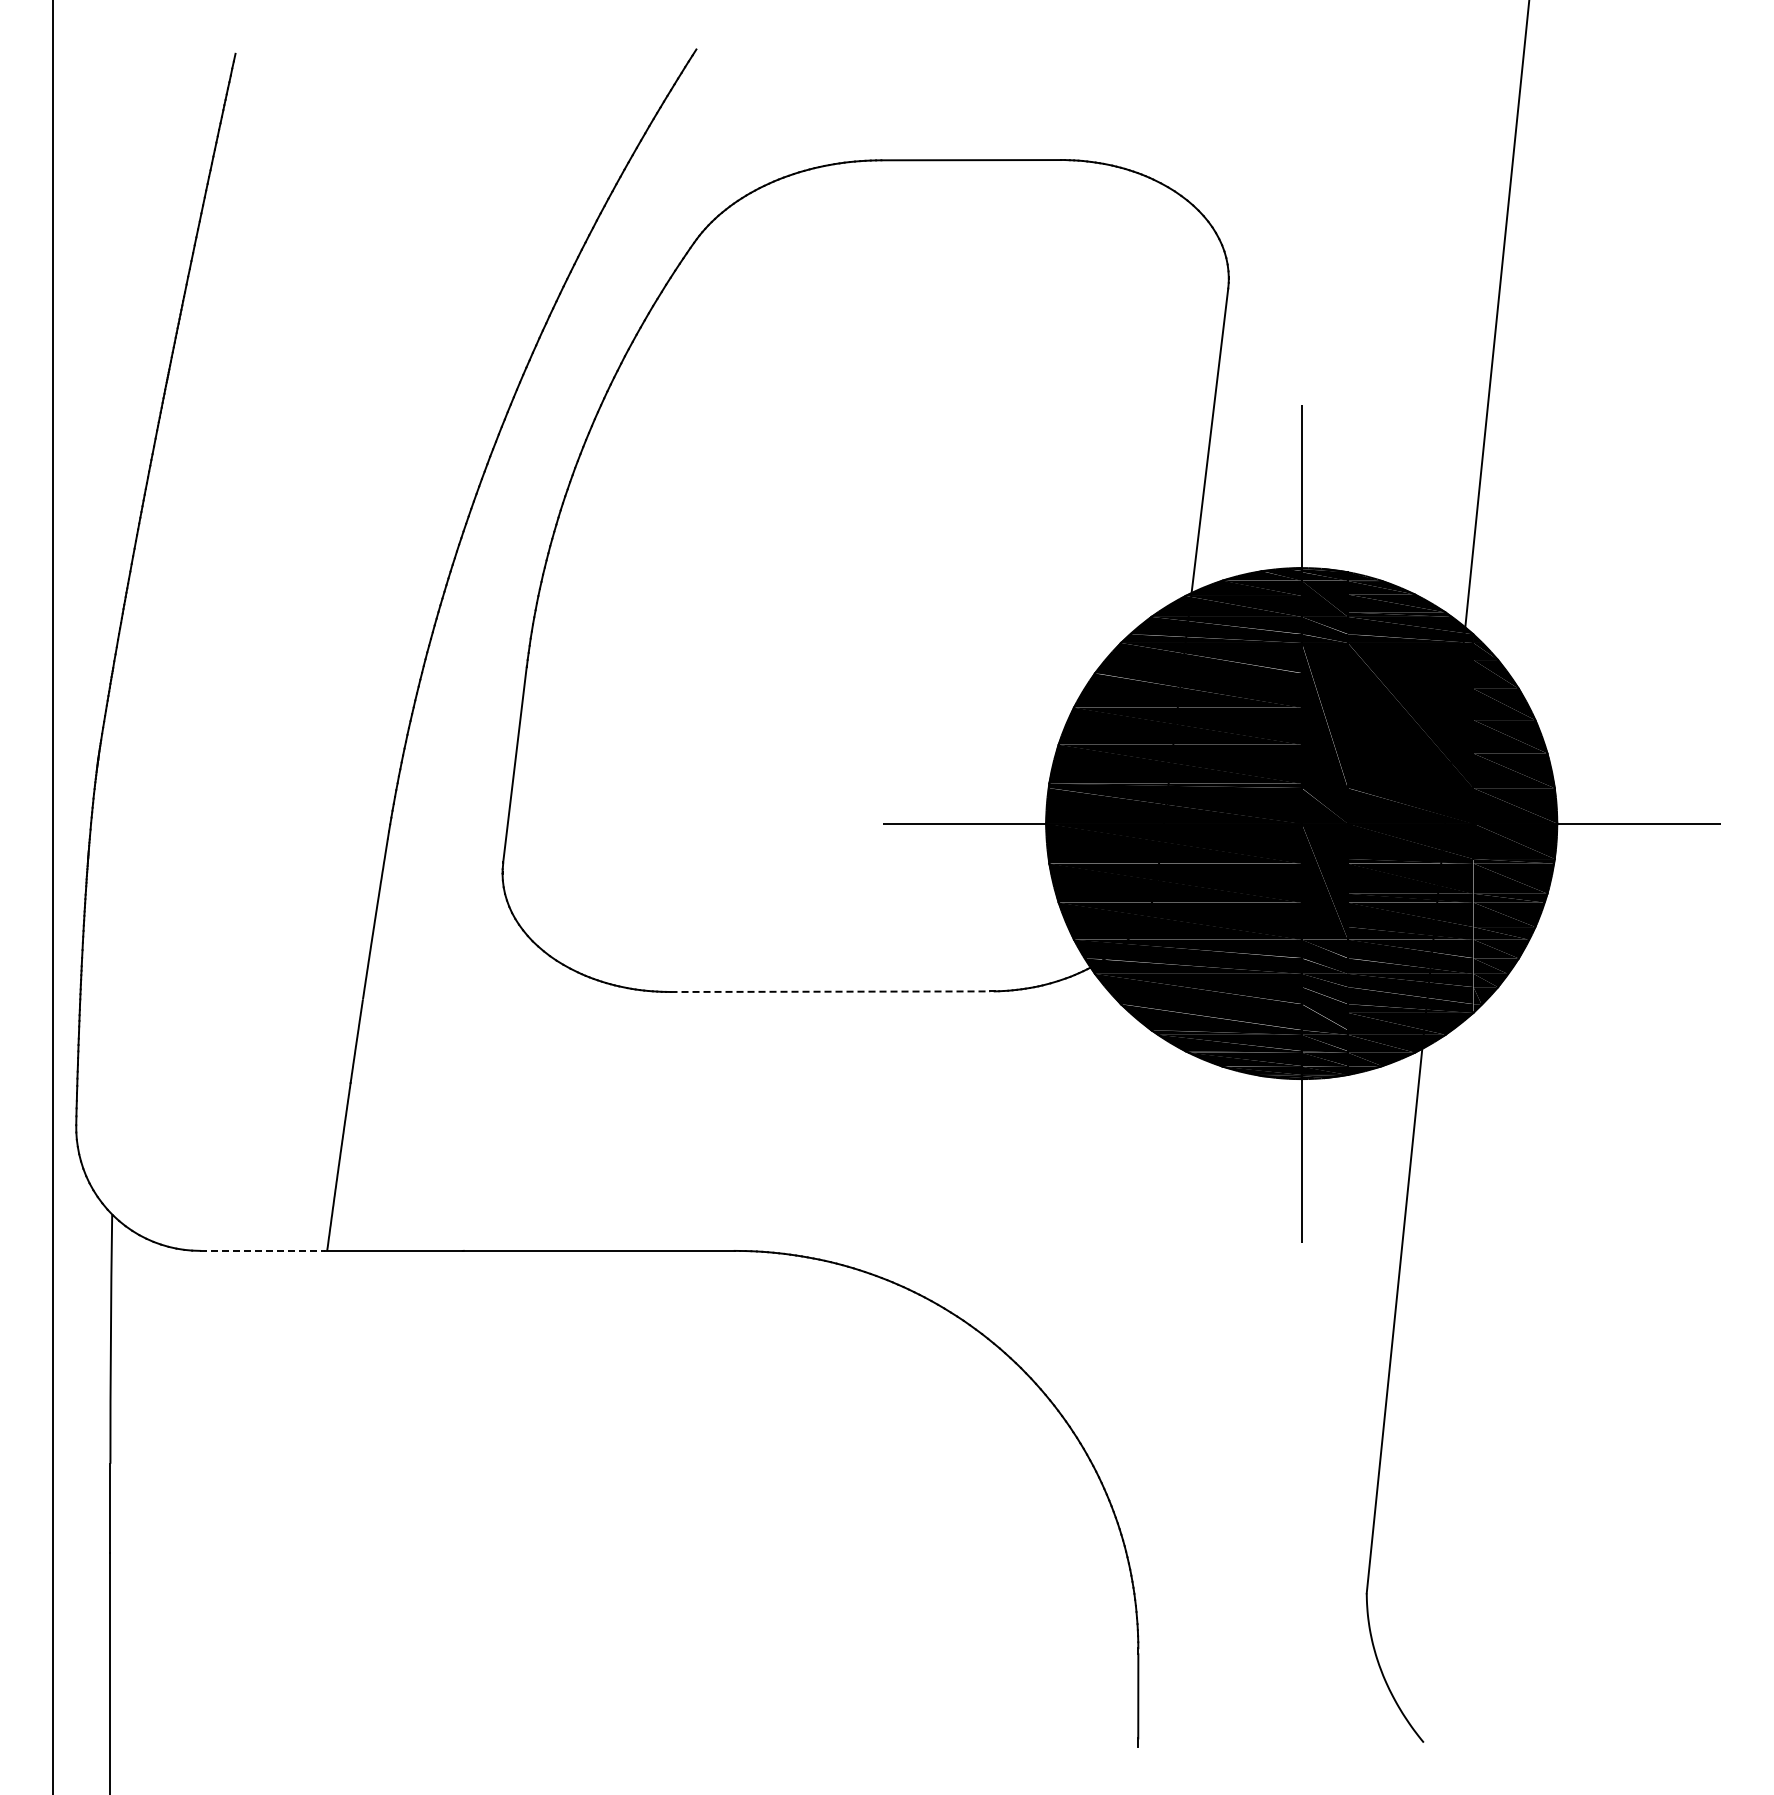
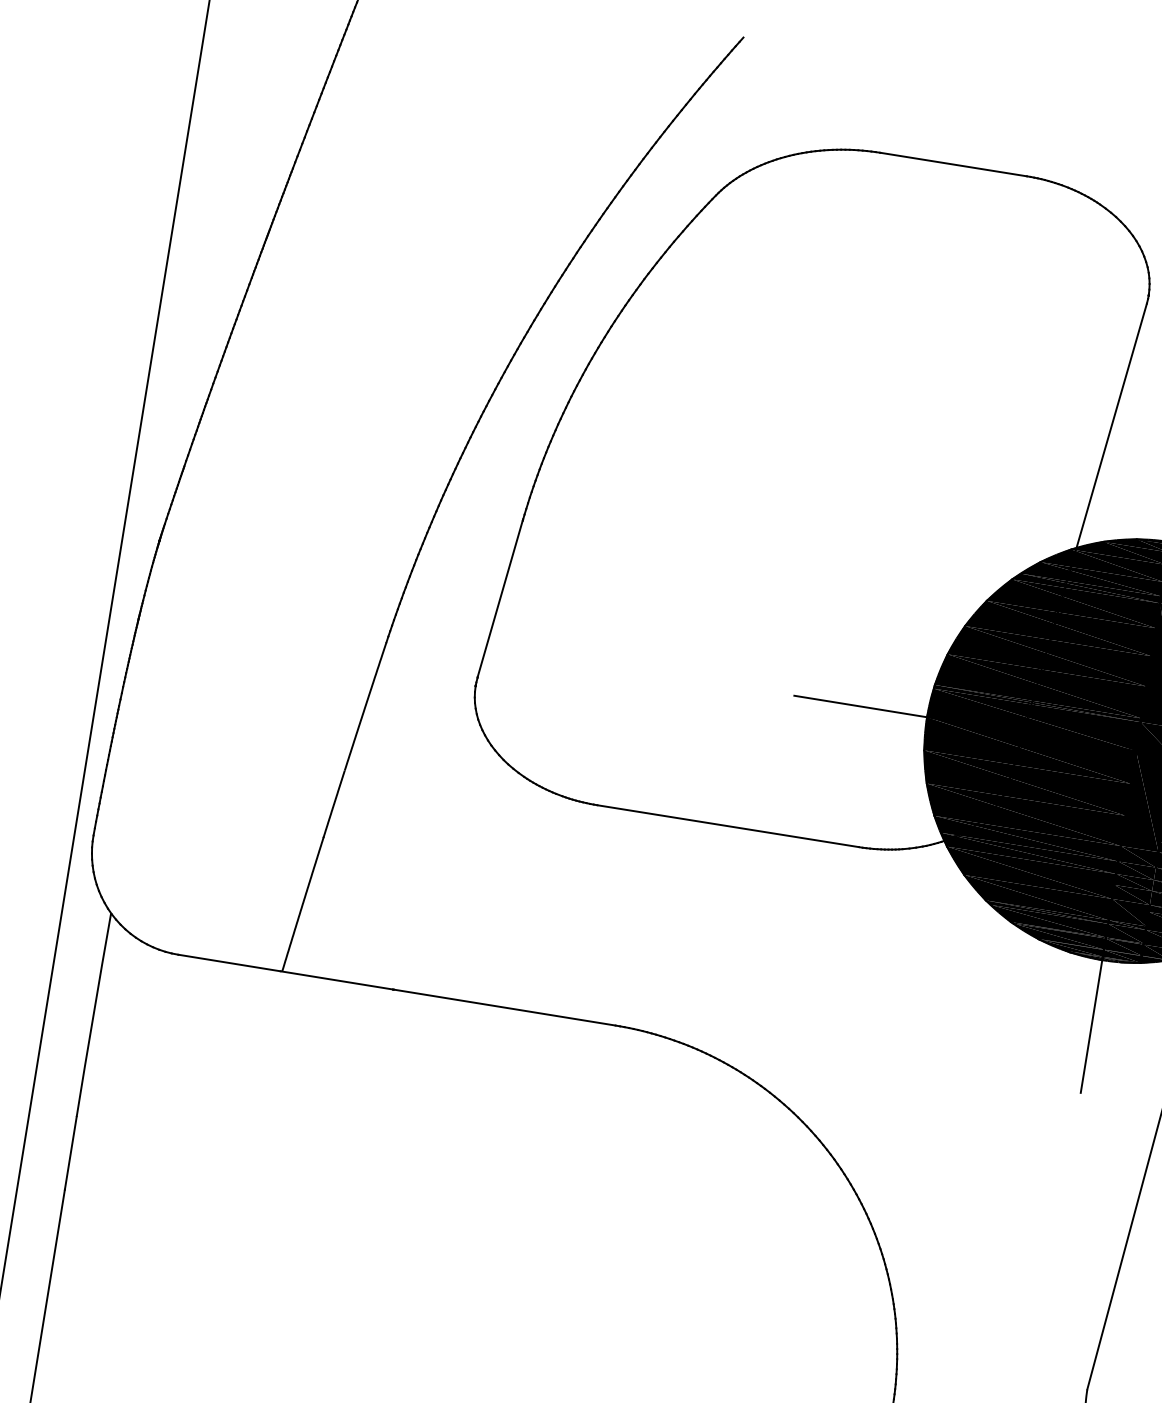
line: (830, 991) -> (728, 826), dashed -> solid
line: (263, 1250) -> (230, 962), dashed -> solid

